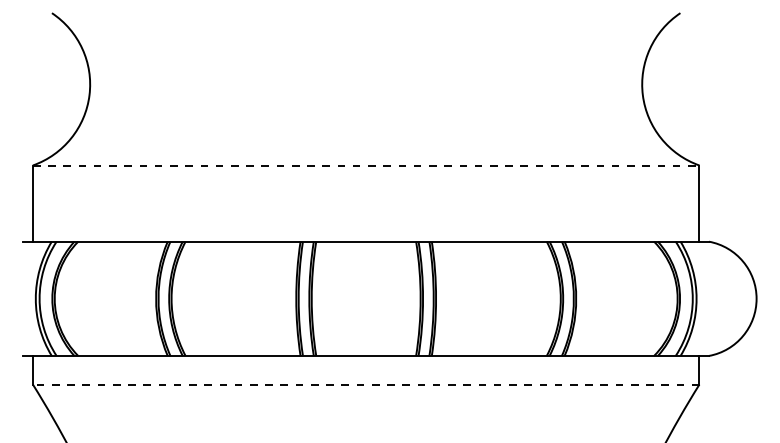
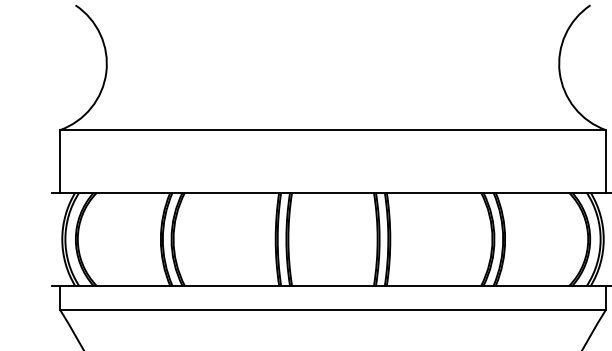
line: (366, 165) -> (333, 130), dashed -> solid
line: (365, 384) -> (332, 309), dashed -> solid

